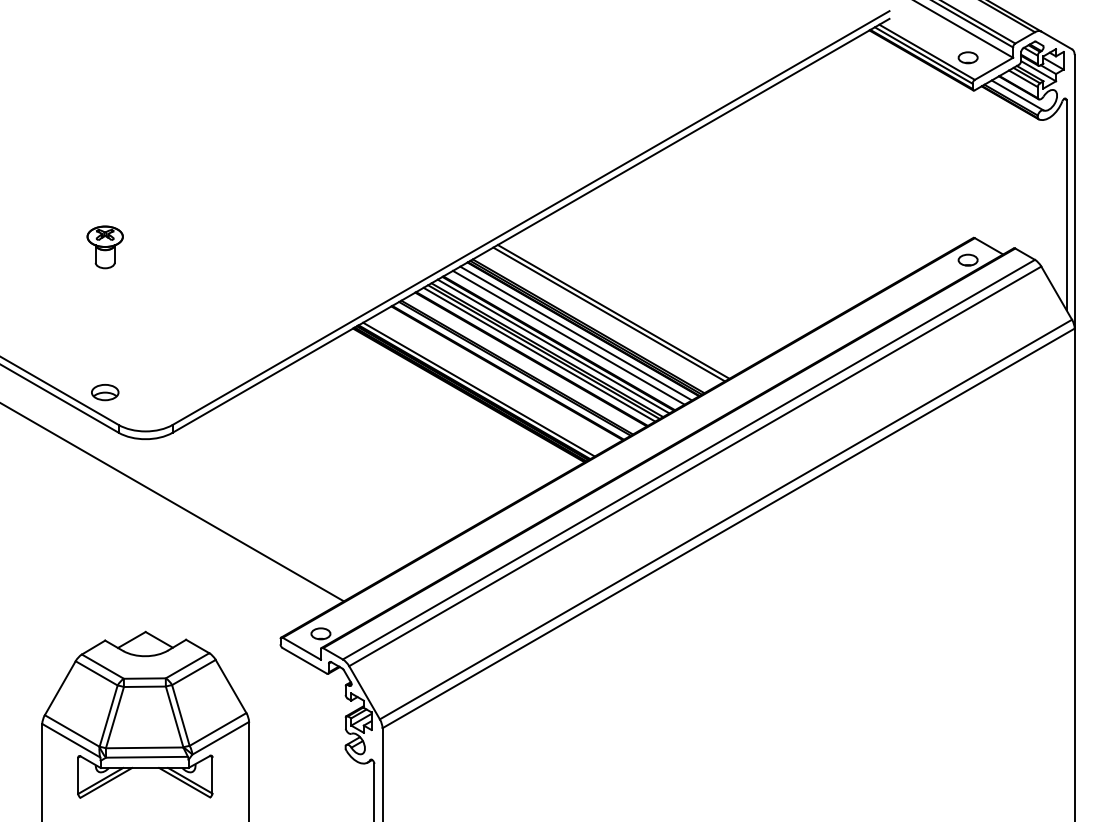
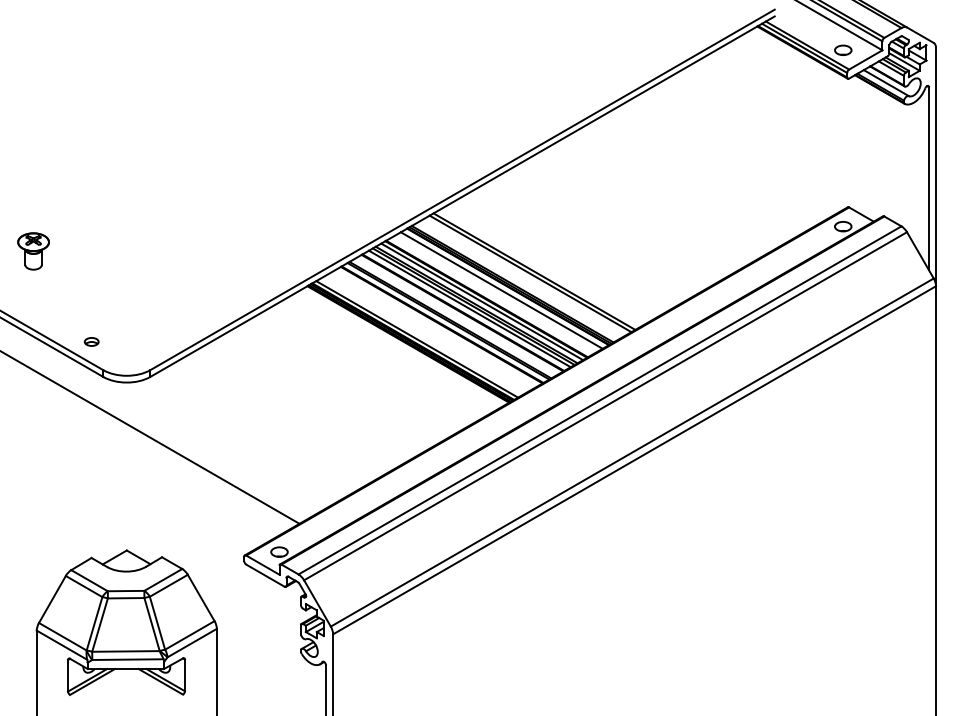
part: (105, 247) -> (33, 251), moved
line: (568, 336) -> (495, 293), removed
part: (105, 392) -> (91, 341), size x0.6

